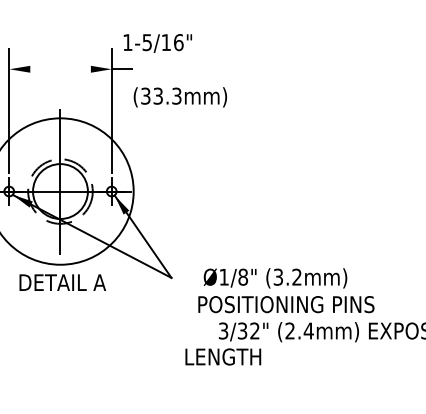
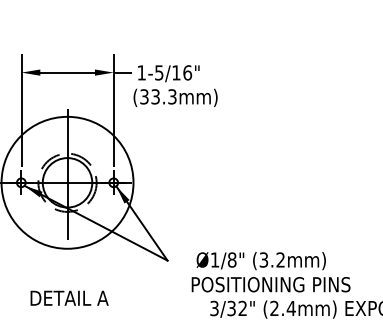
text: (157, 43) -> (168, 73), moved
line: (60, 69) -> (67, 72), added
text: (62, 282) -> (69, 298), moved

